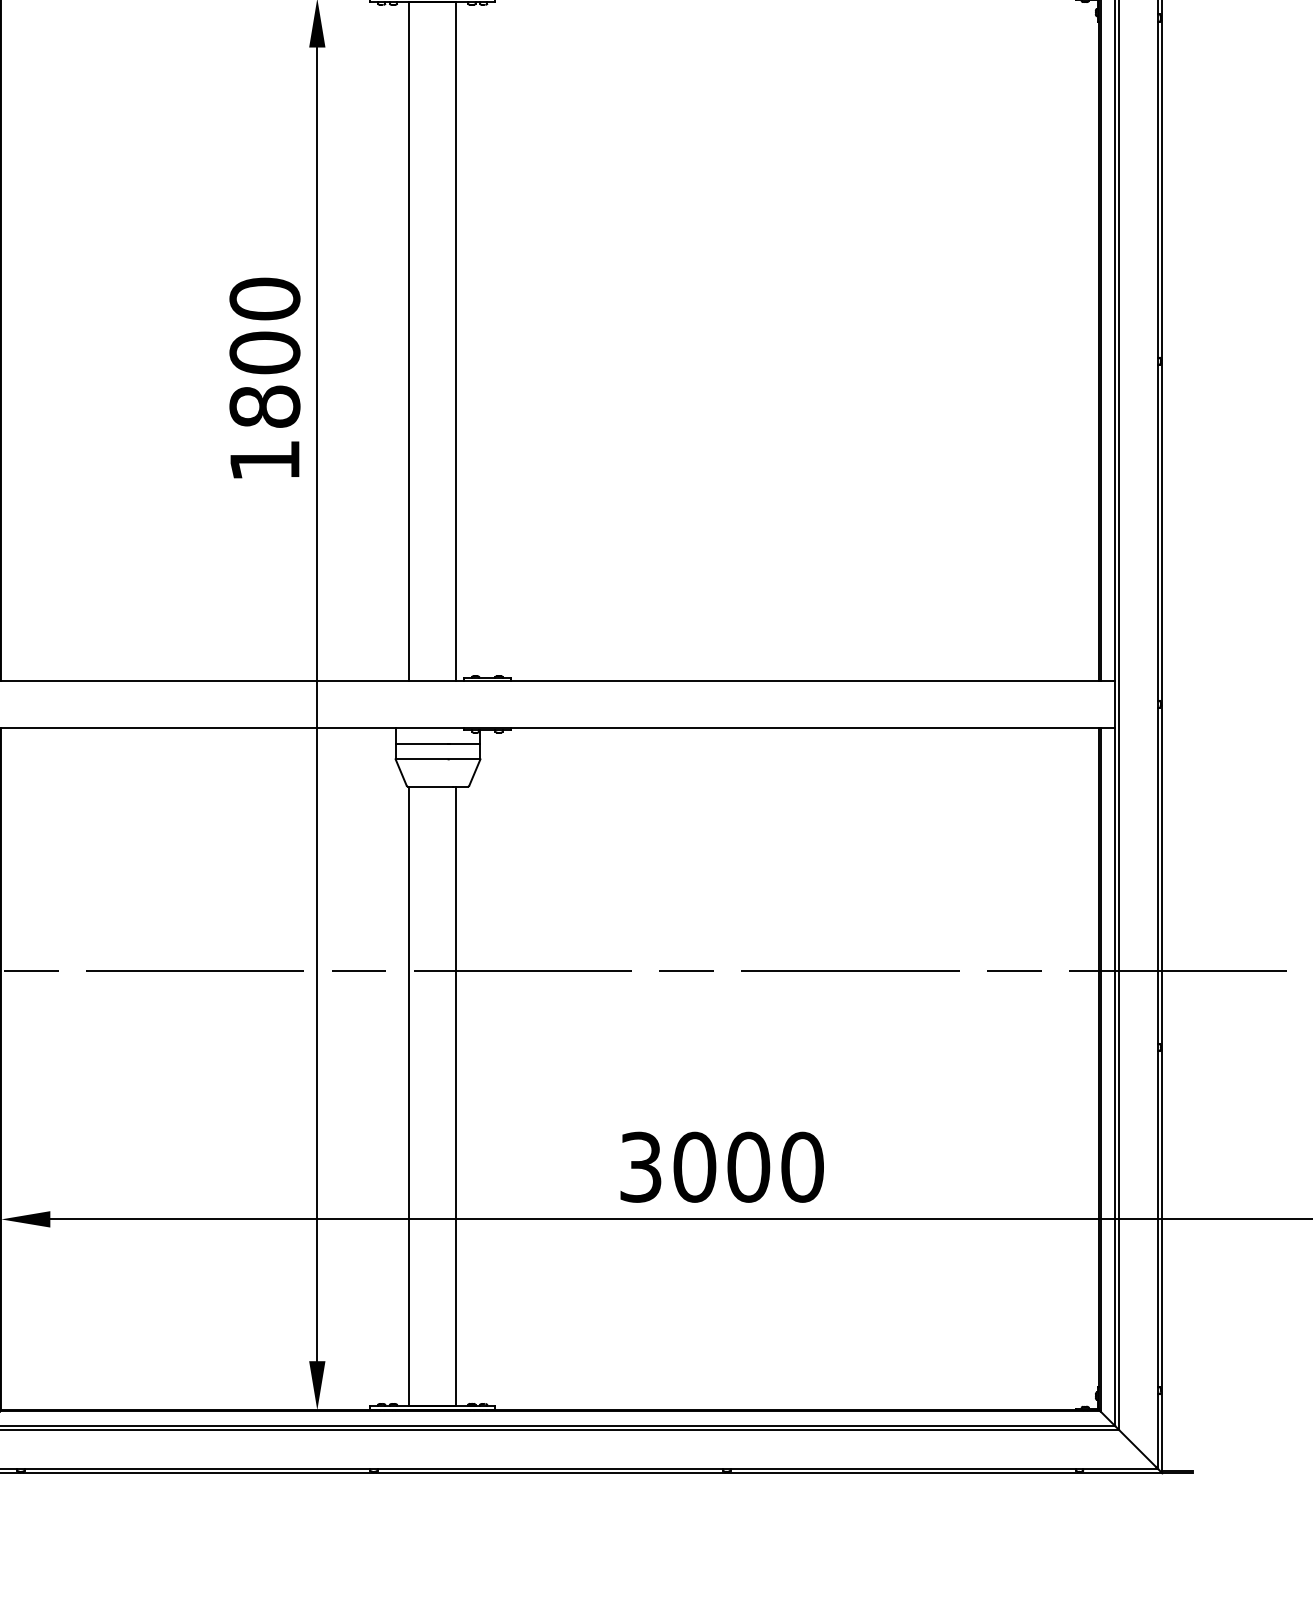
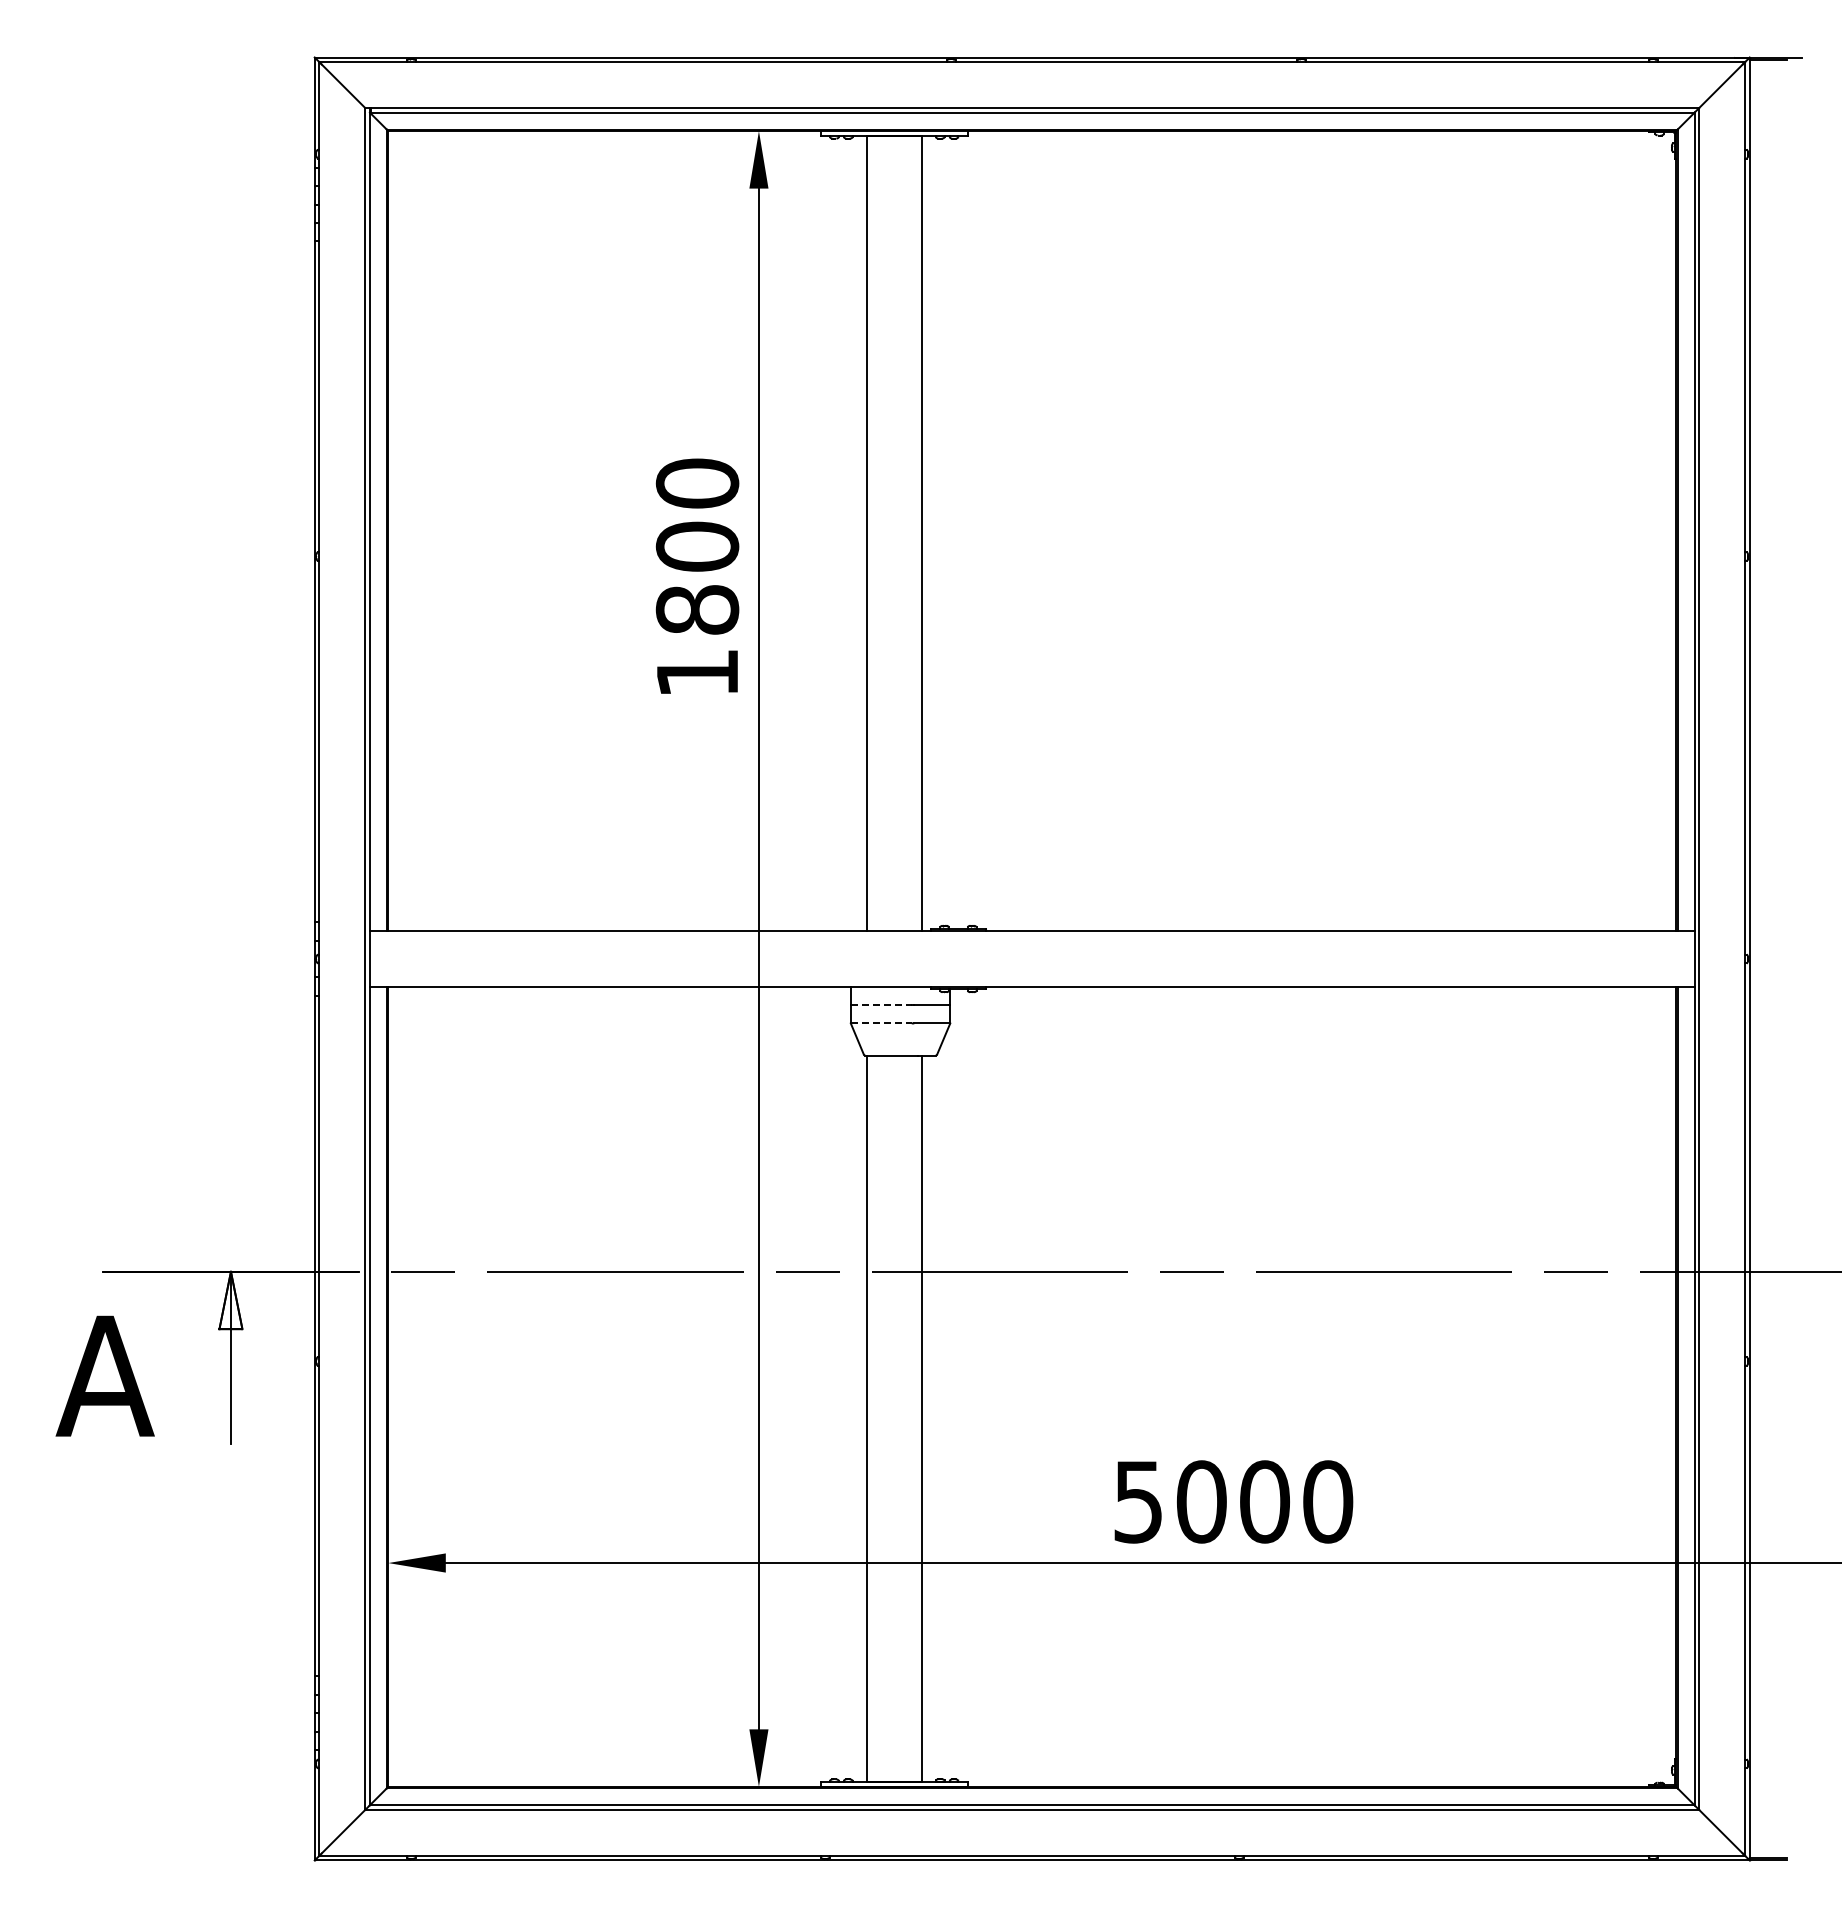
line: (421, 743) -> (881, 1004), solid -> dashed
line: (421, 759) -> (881, 1023), solid -> dashed
text: (640, 1166) -> (1138, 1501), 3000 -> 5000

